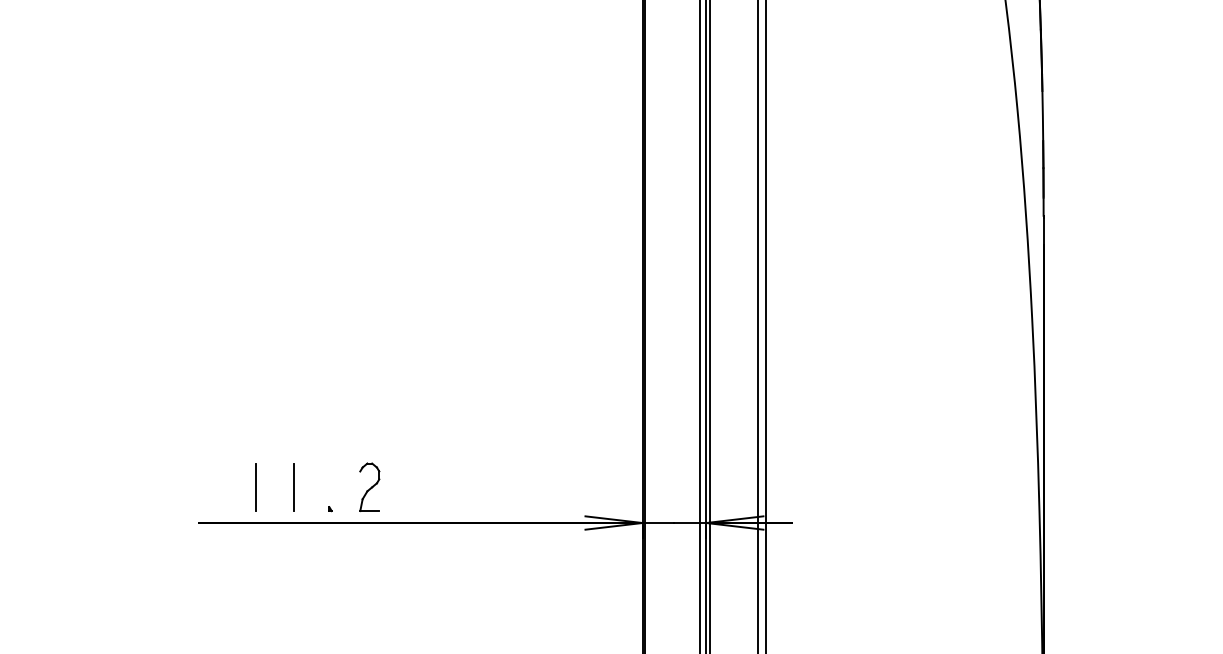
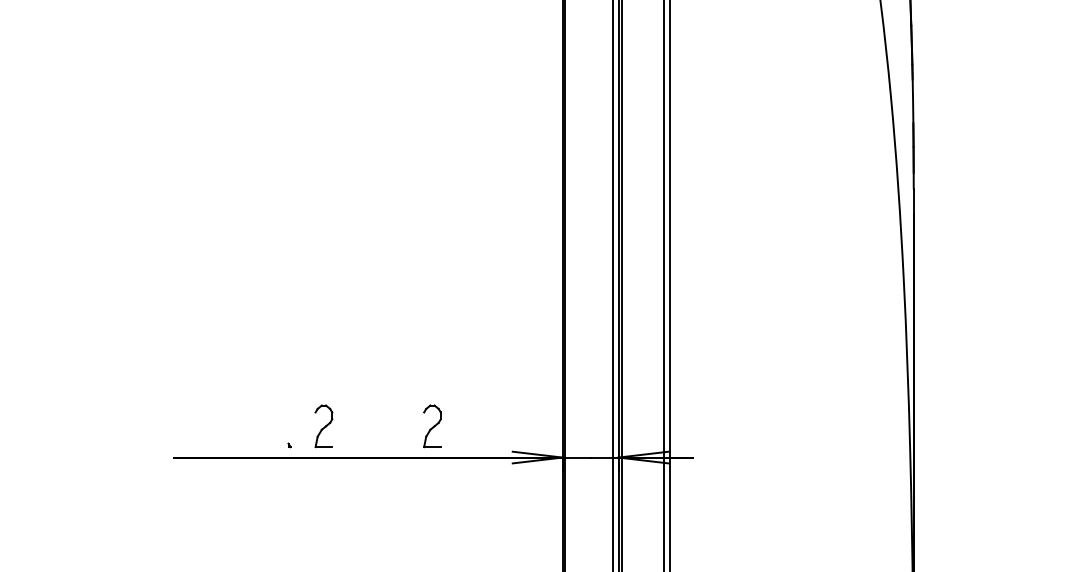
part: (493, 486) -> (432, 425), added
line: (255, 487) -> (223, 426), removed
line: (293, 487) -> (257, 426), removed

